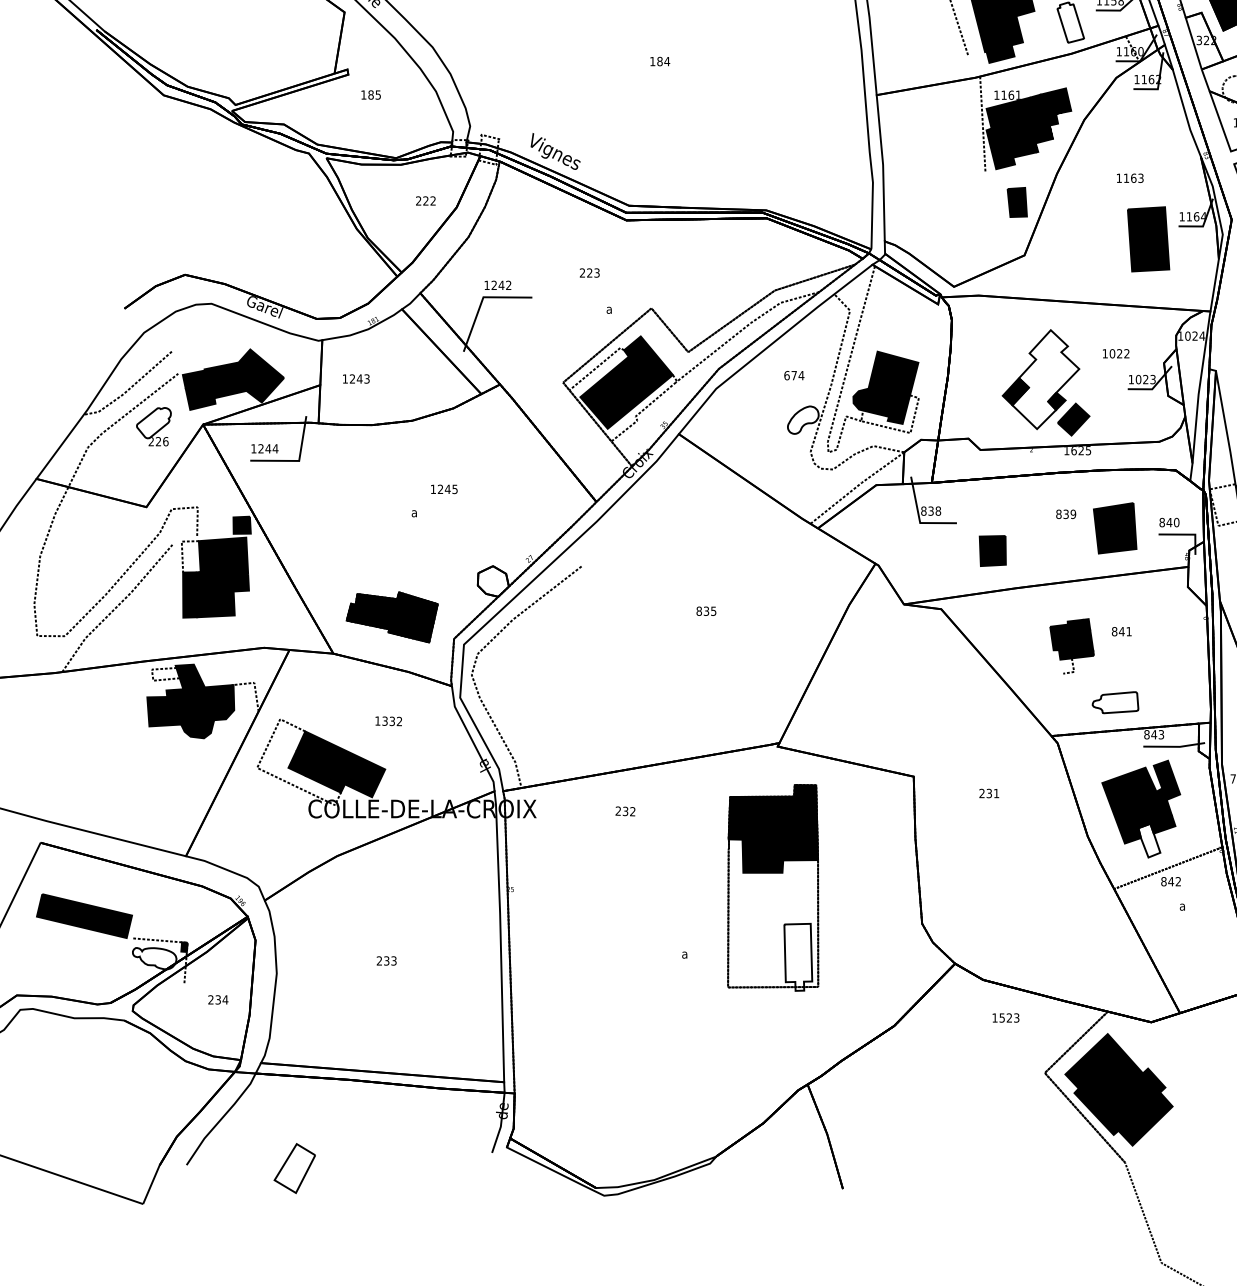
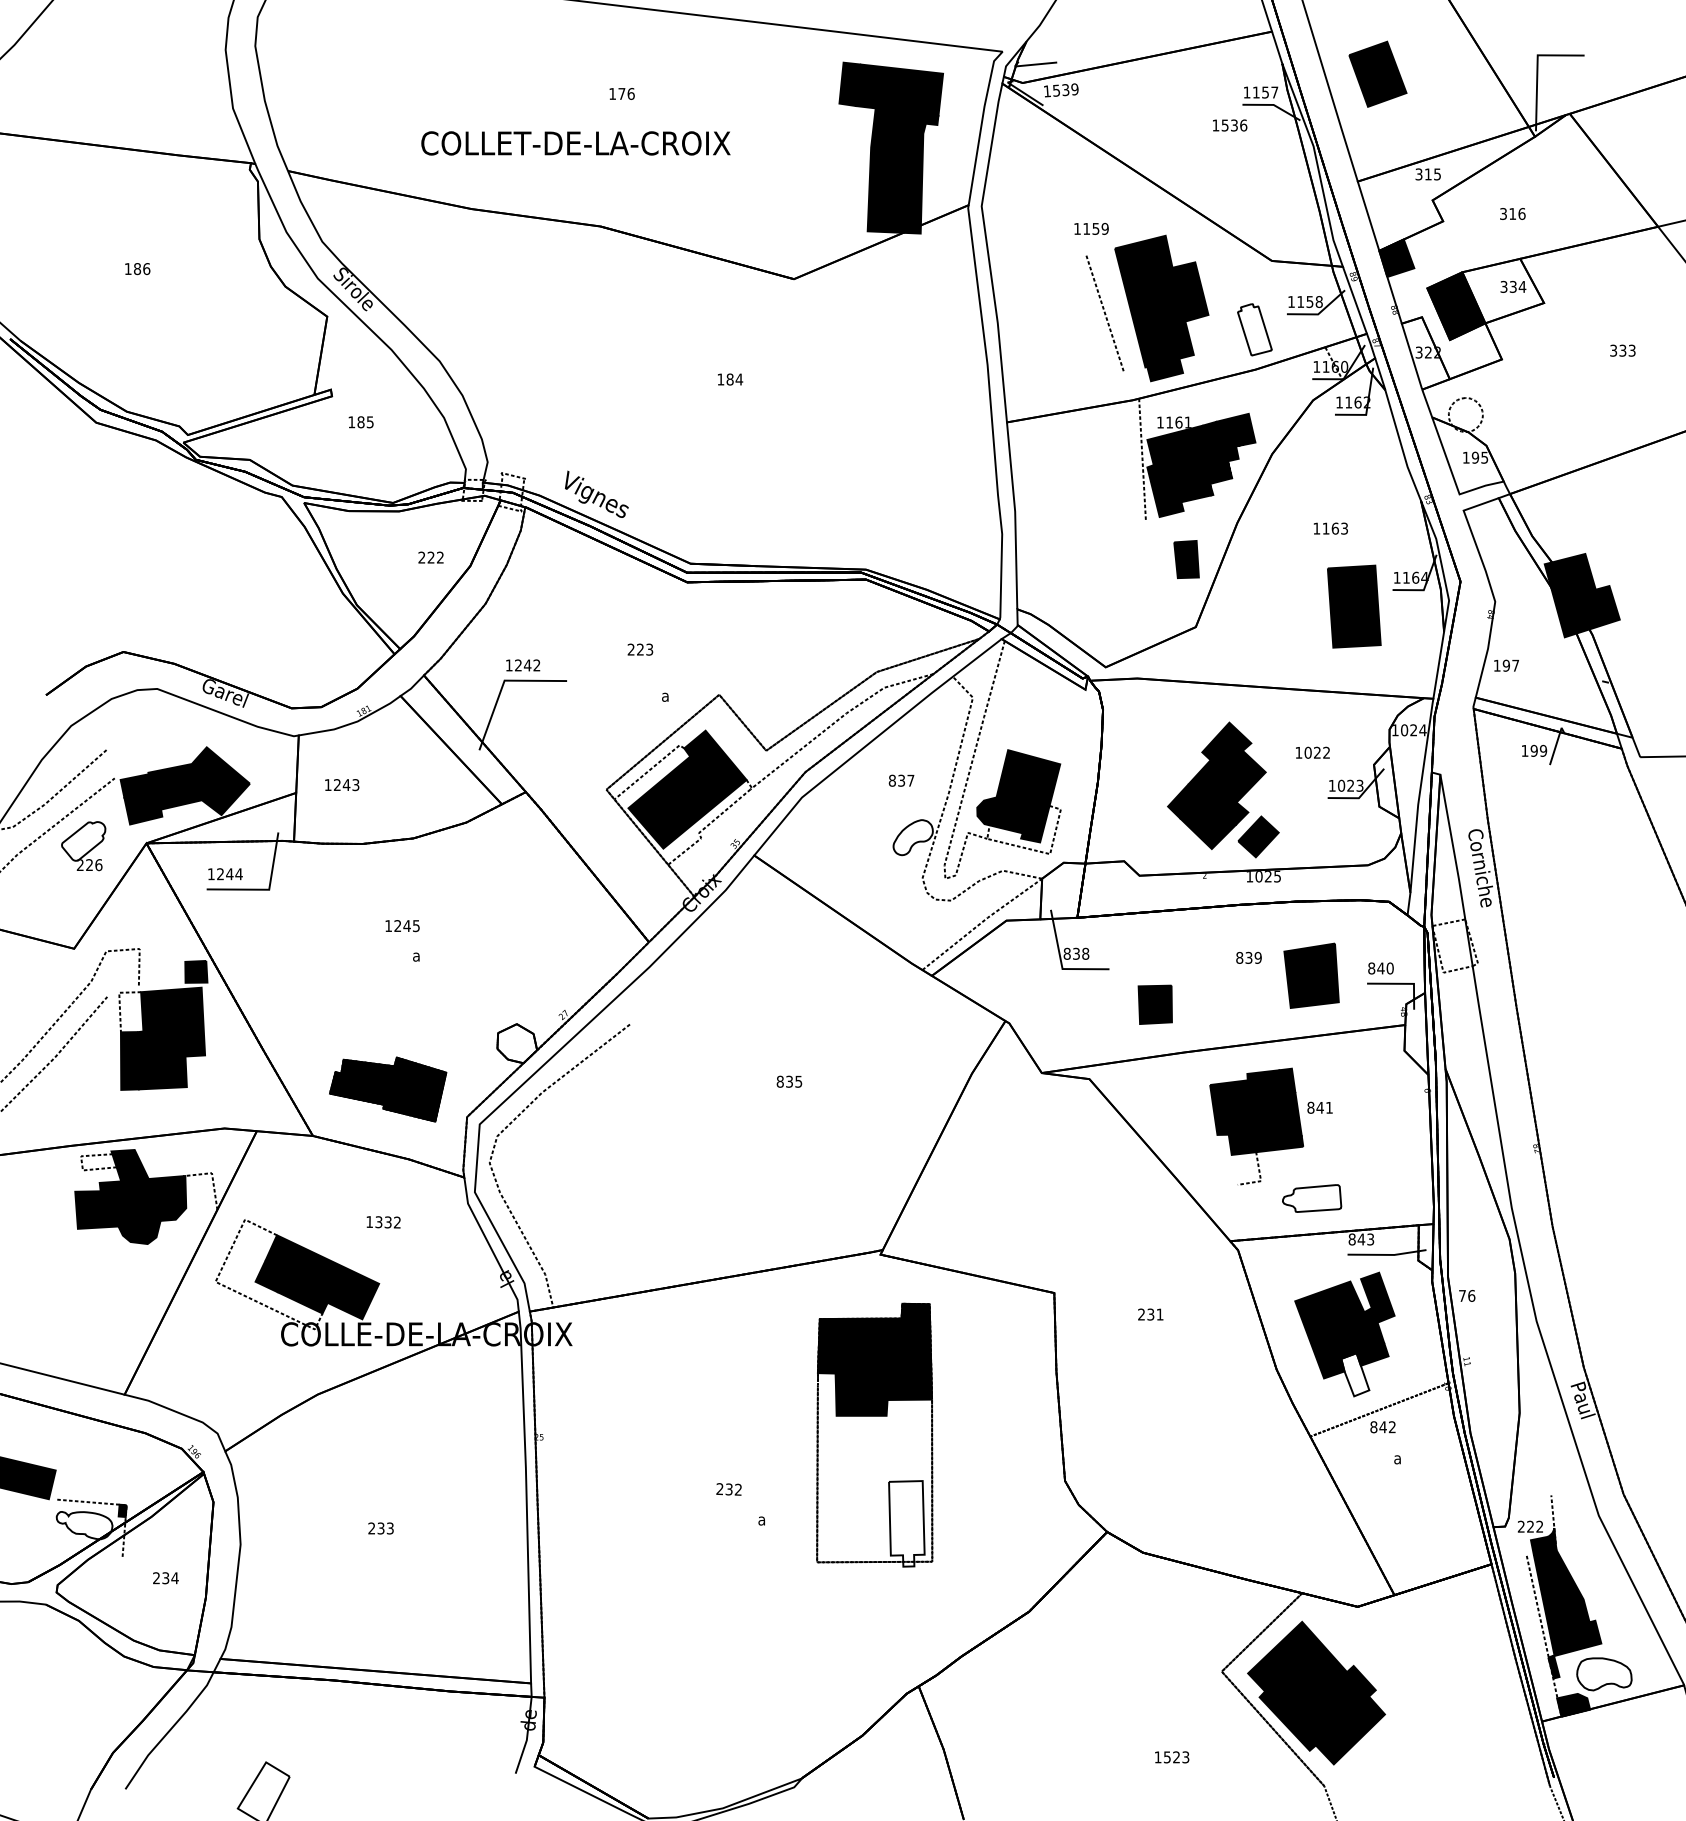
text: (794, 375) -> (901, 780), 674 -> 837
fill: (1045, 379) -> (1222, 785), added
text: (1073, 450) -> (1258, 876), 1625 -> 1025
text: (444, 489) -> (402, 926), moved
part: (1072, 646) -> (1256, 1126), size x1.67
text: (625, 811) -> (728, 1489), moved
text: (1006, 1018) -> (1172, 1757), moved

